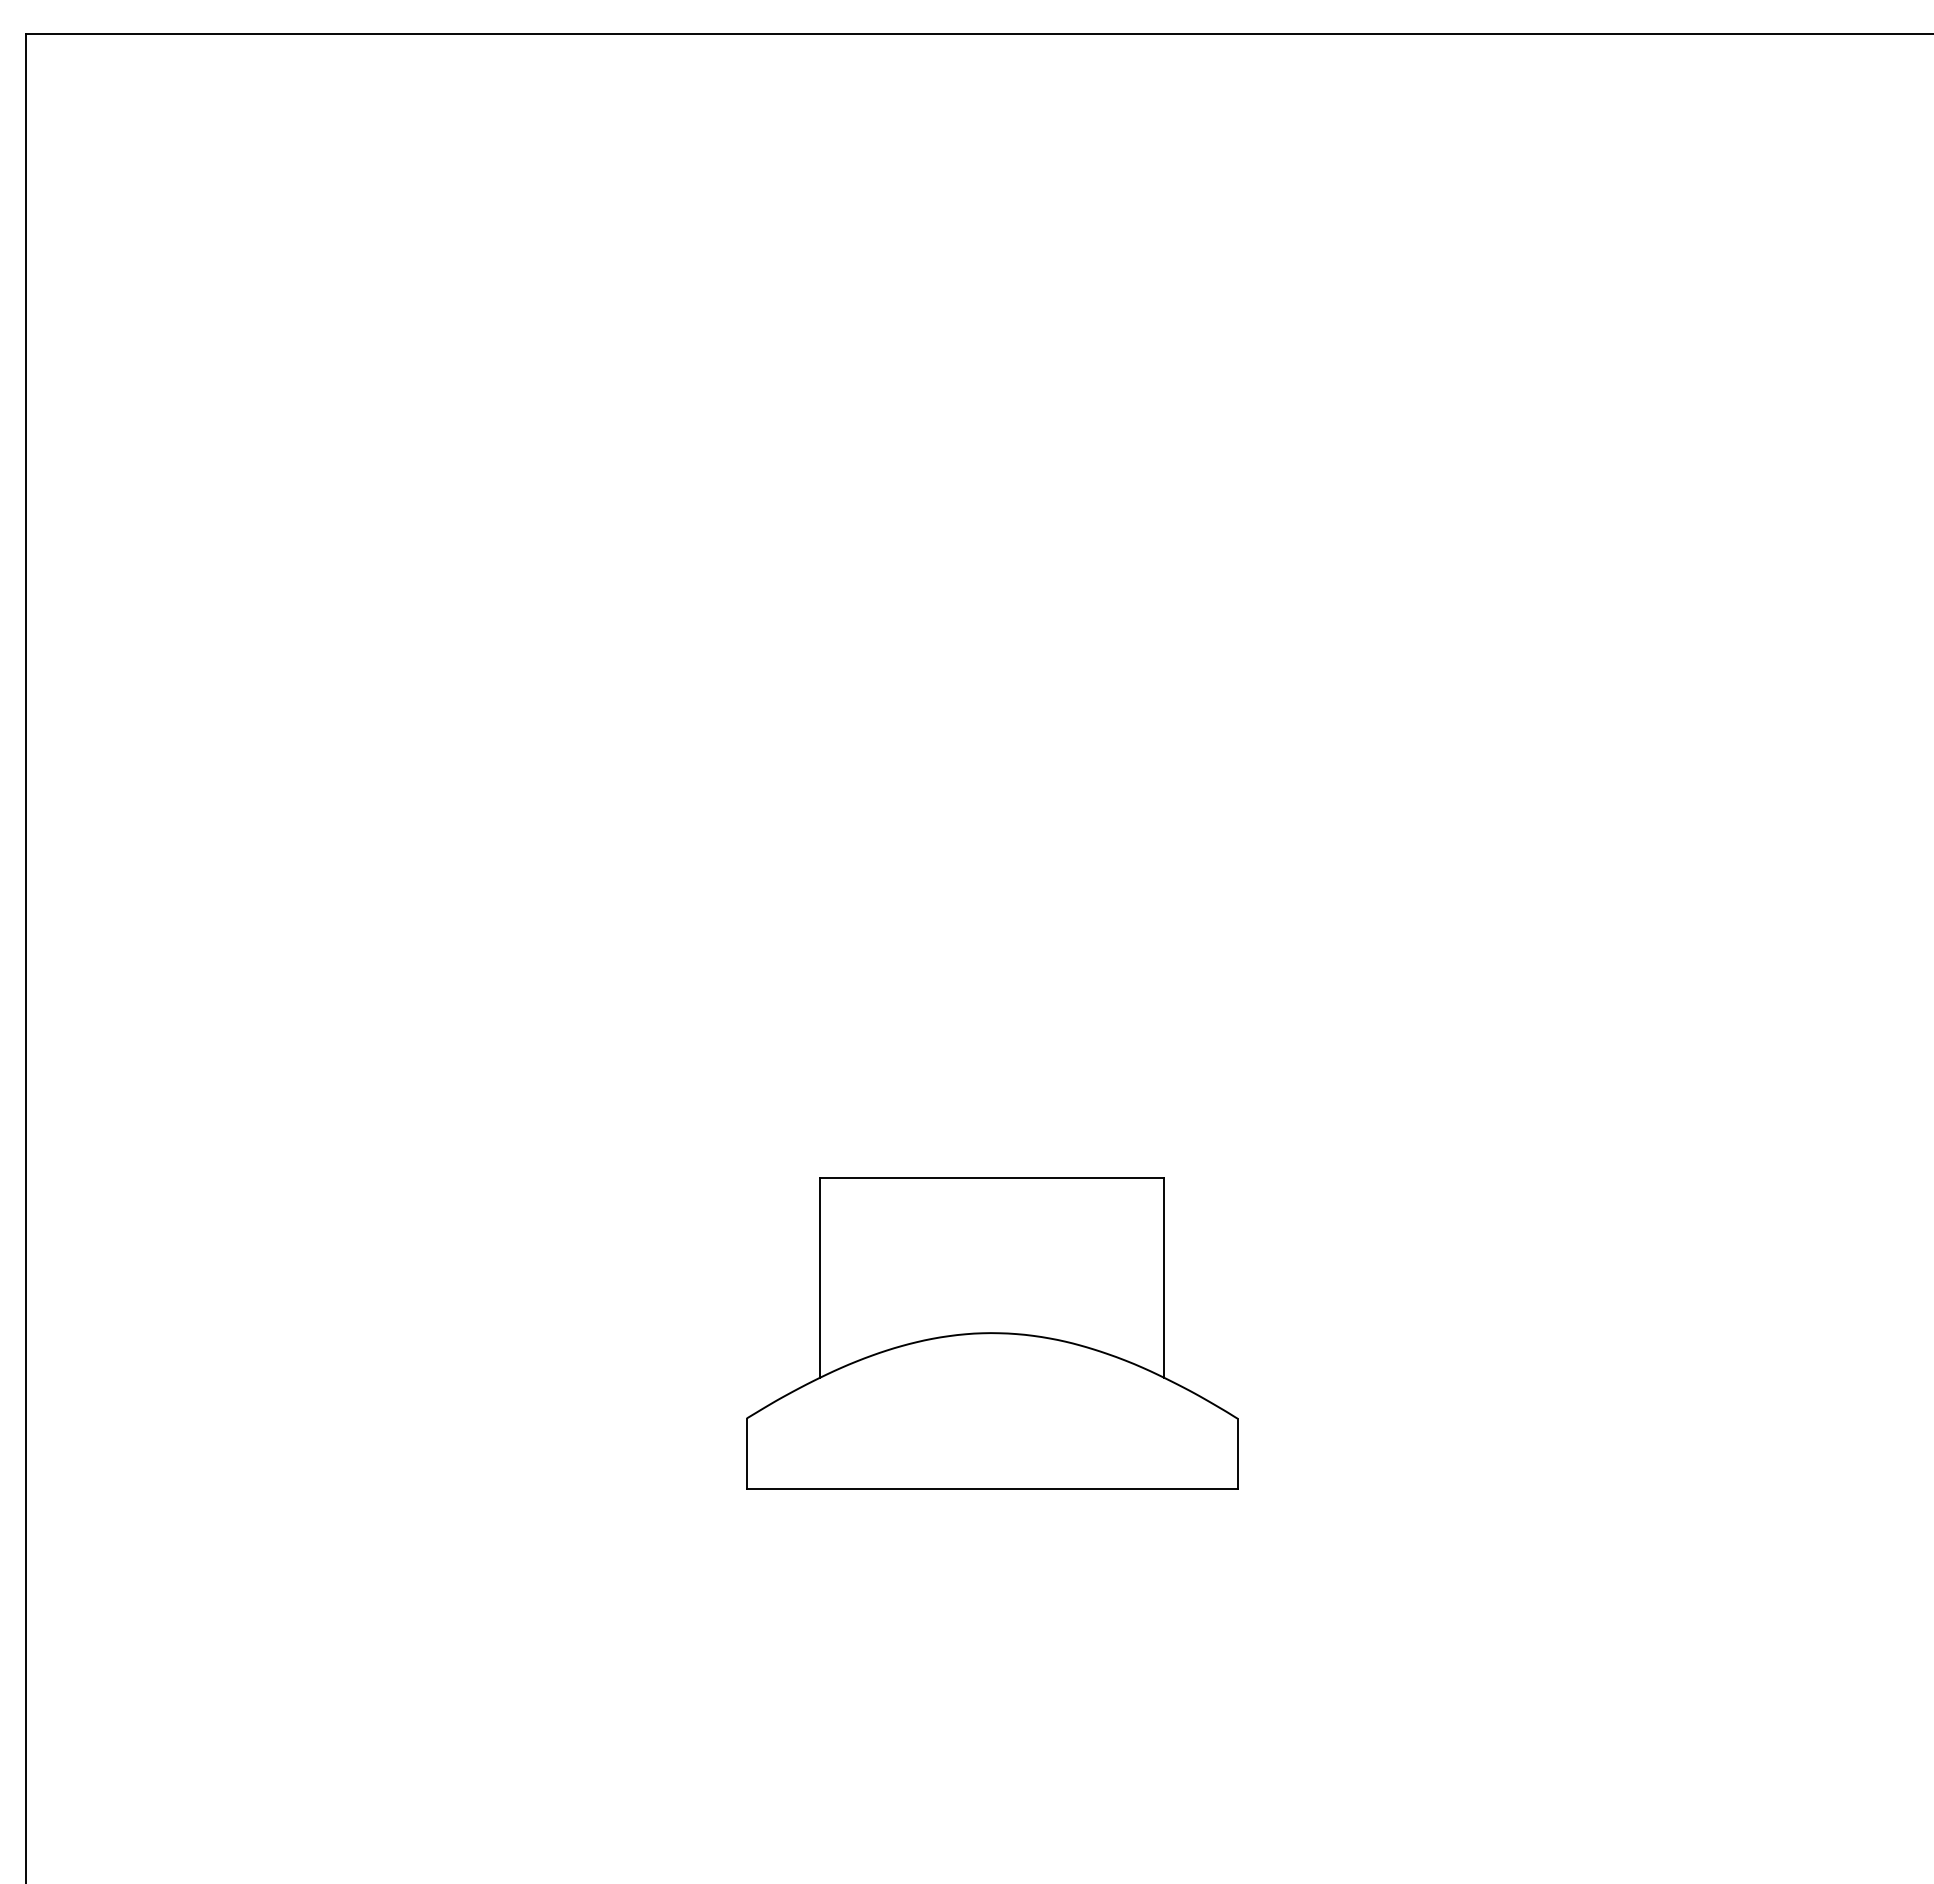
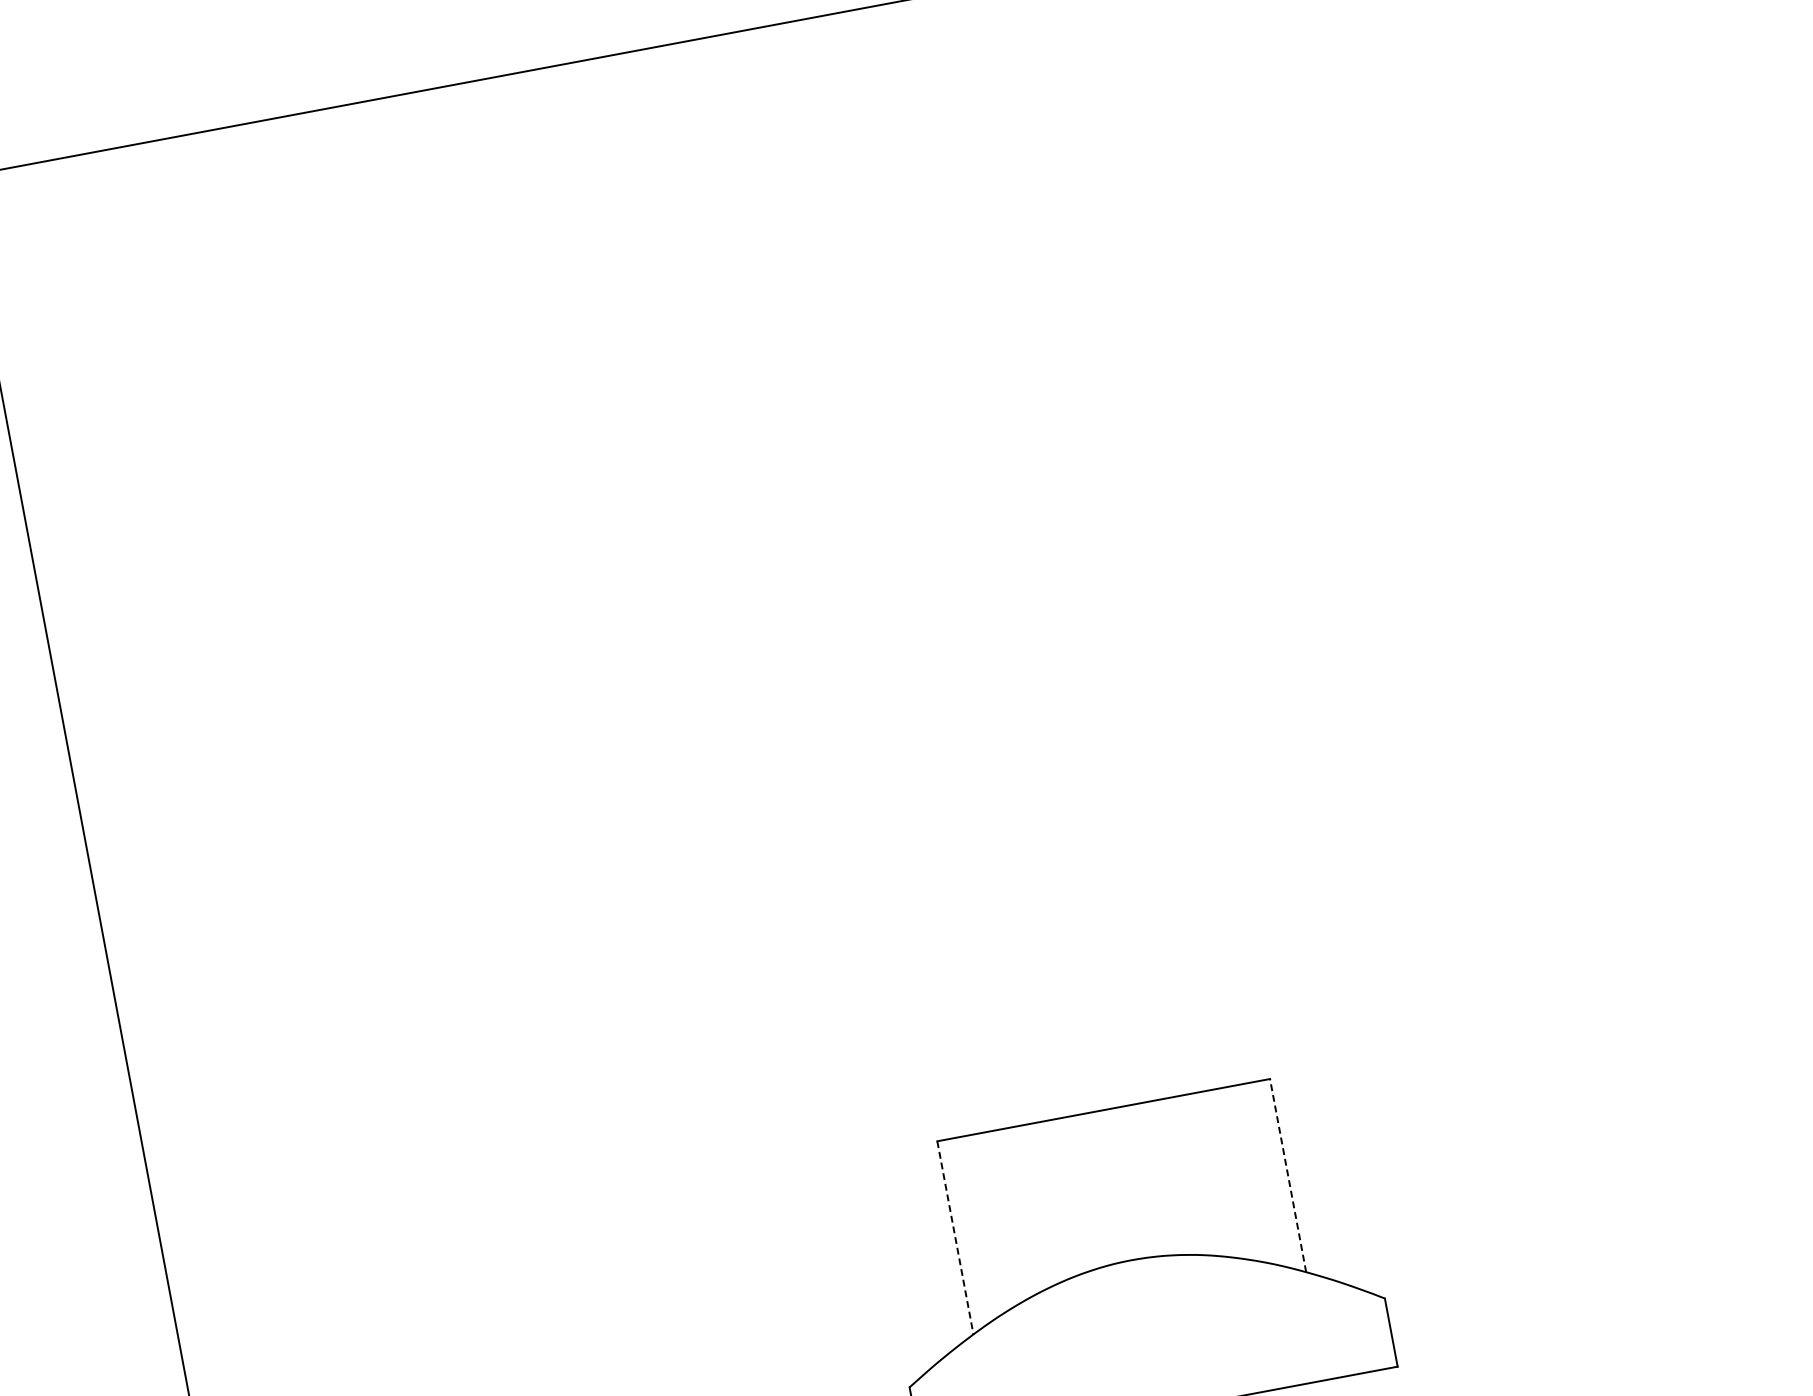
line: (820, 1277) -> (955, 1237), solid -> dashed
line: (1163, 1277) -> (1287, 1175), solid -> dashed

